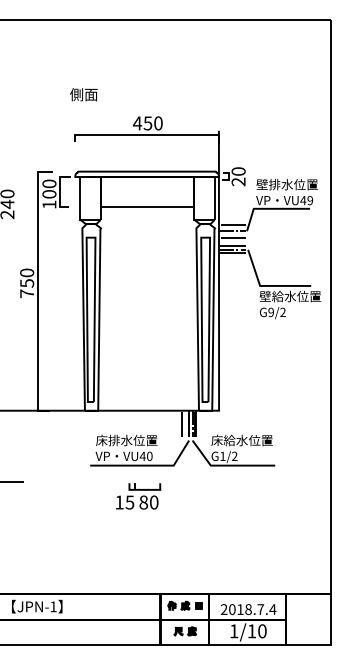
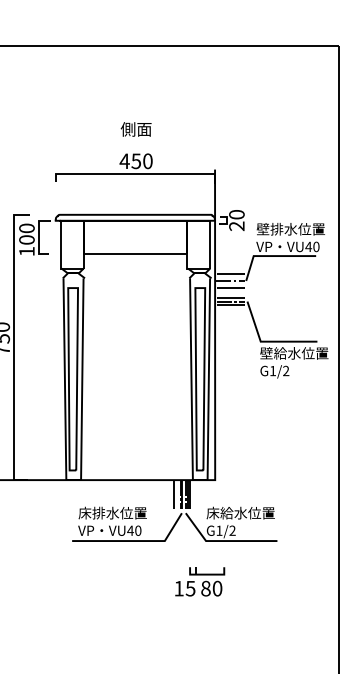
text: (83, 94) -> (135, 129), moved
text: (310, 200) -> (316, 246), VU49 -> VU40
text: (270, 312) -> (272, 371), G9/2 -> G1/2
part: (138, 496) -> (200, 581), moved

